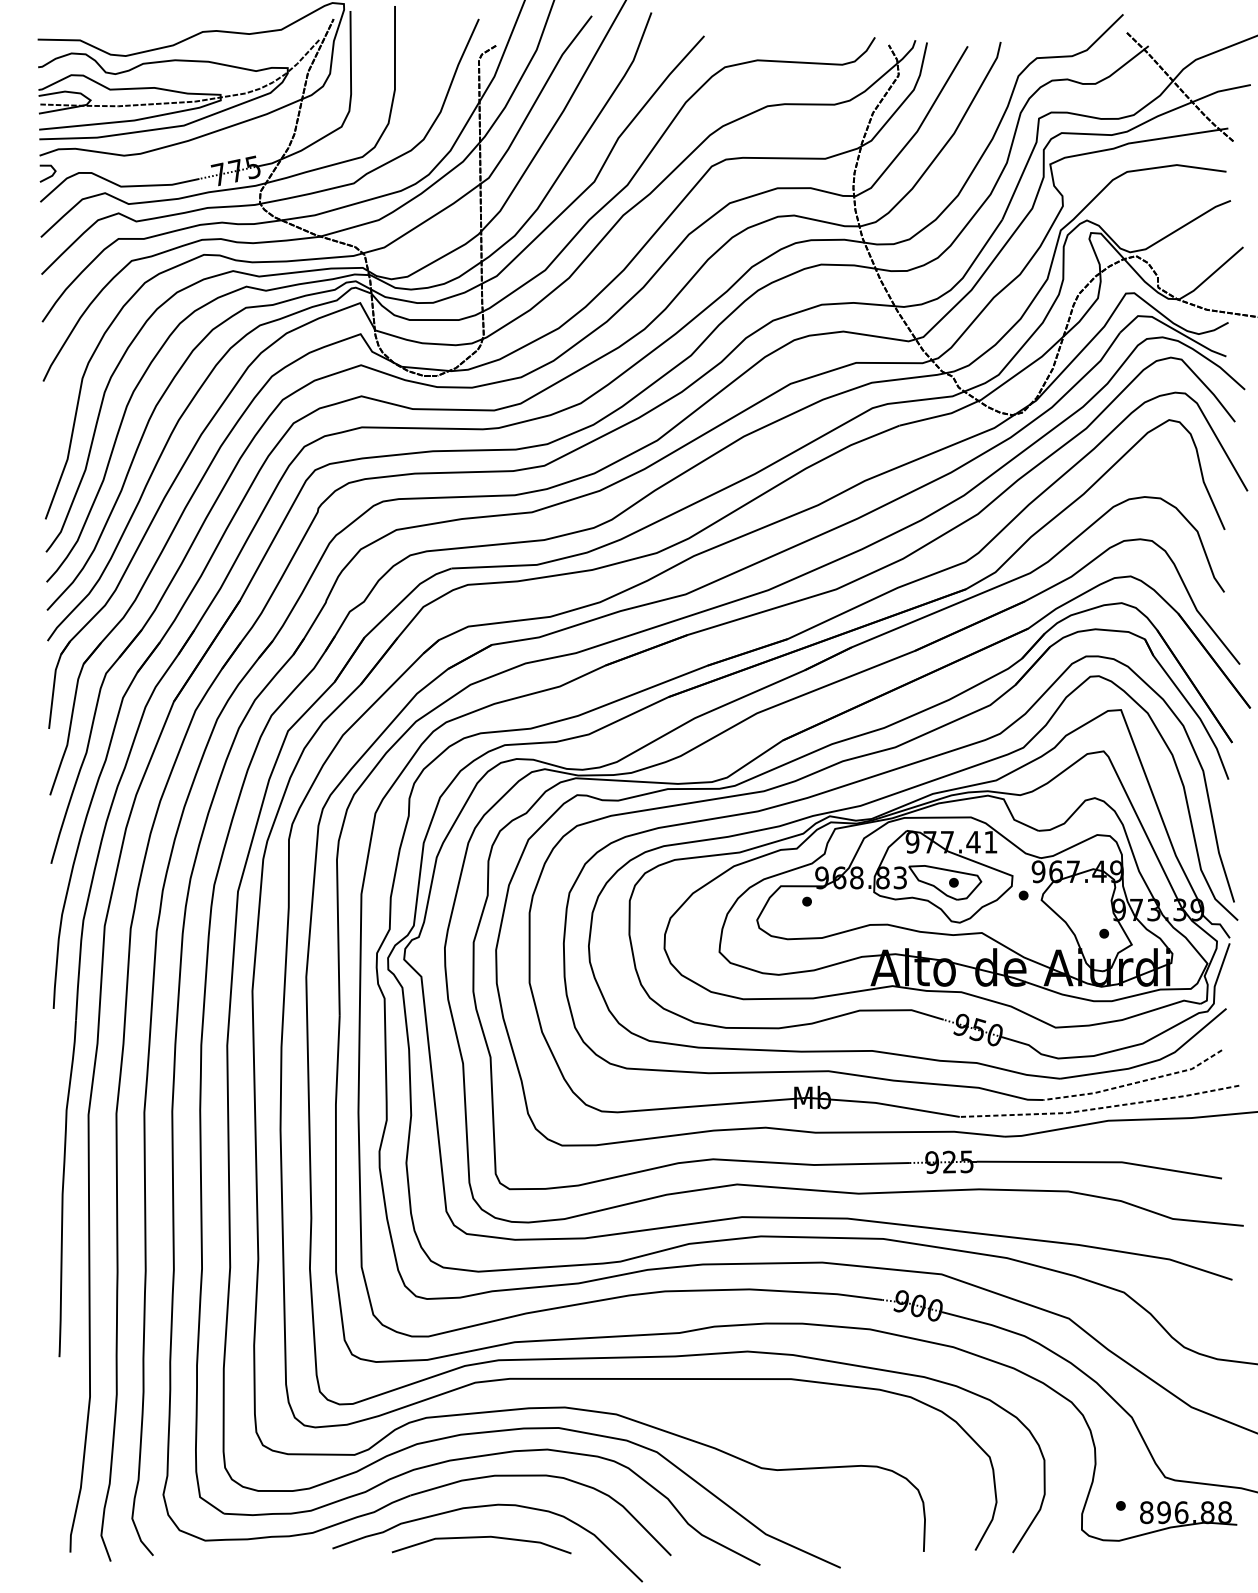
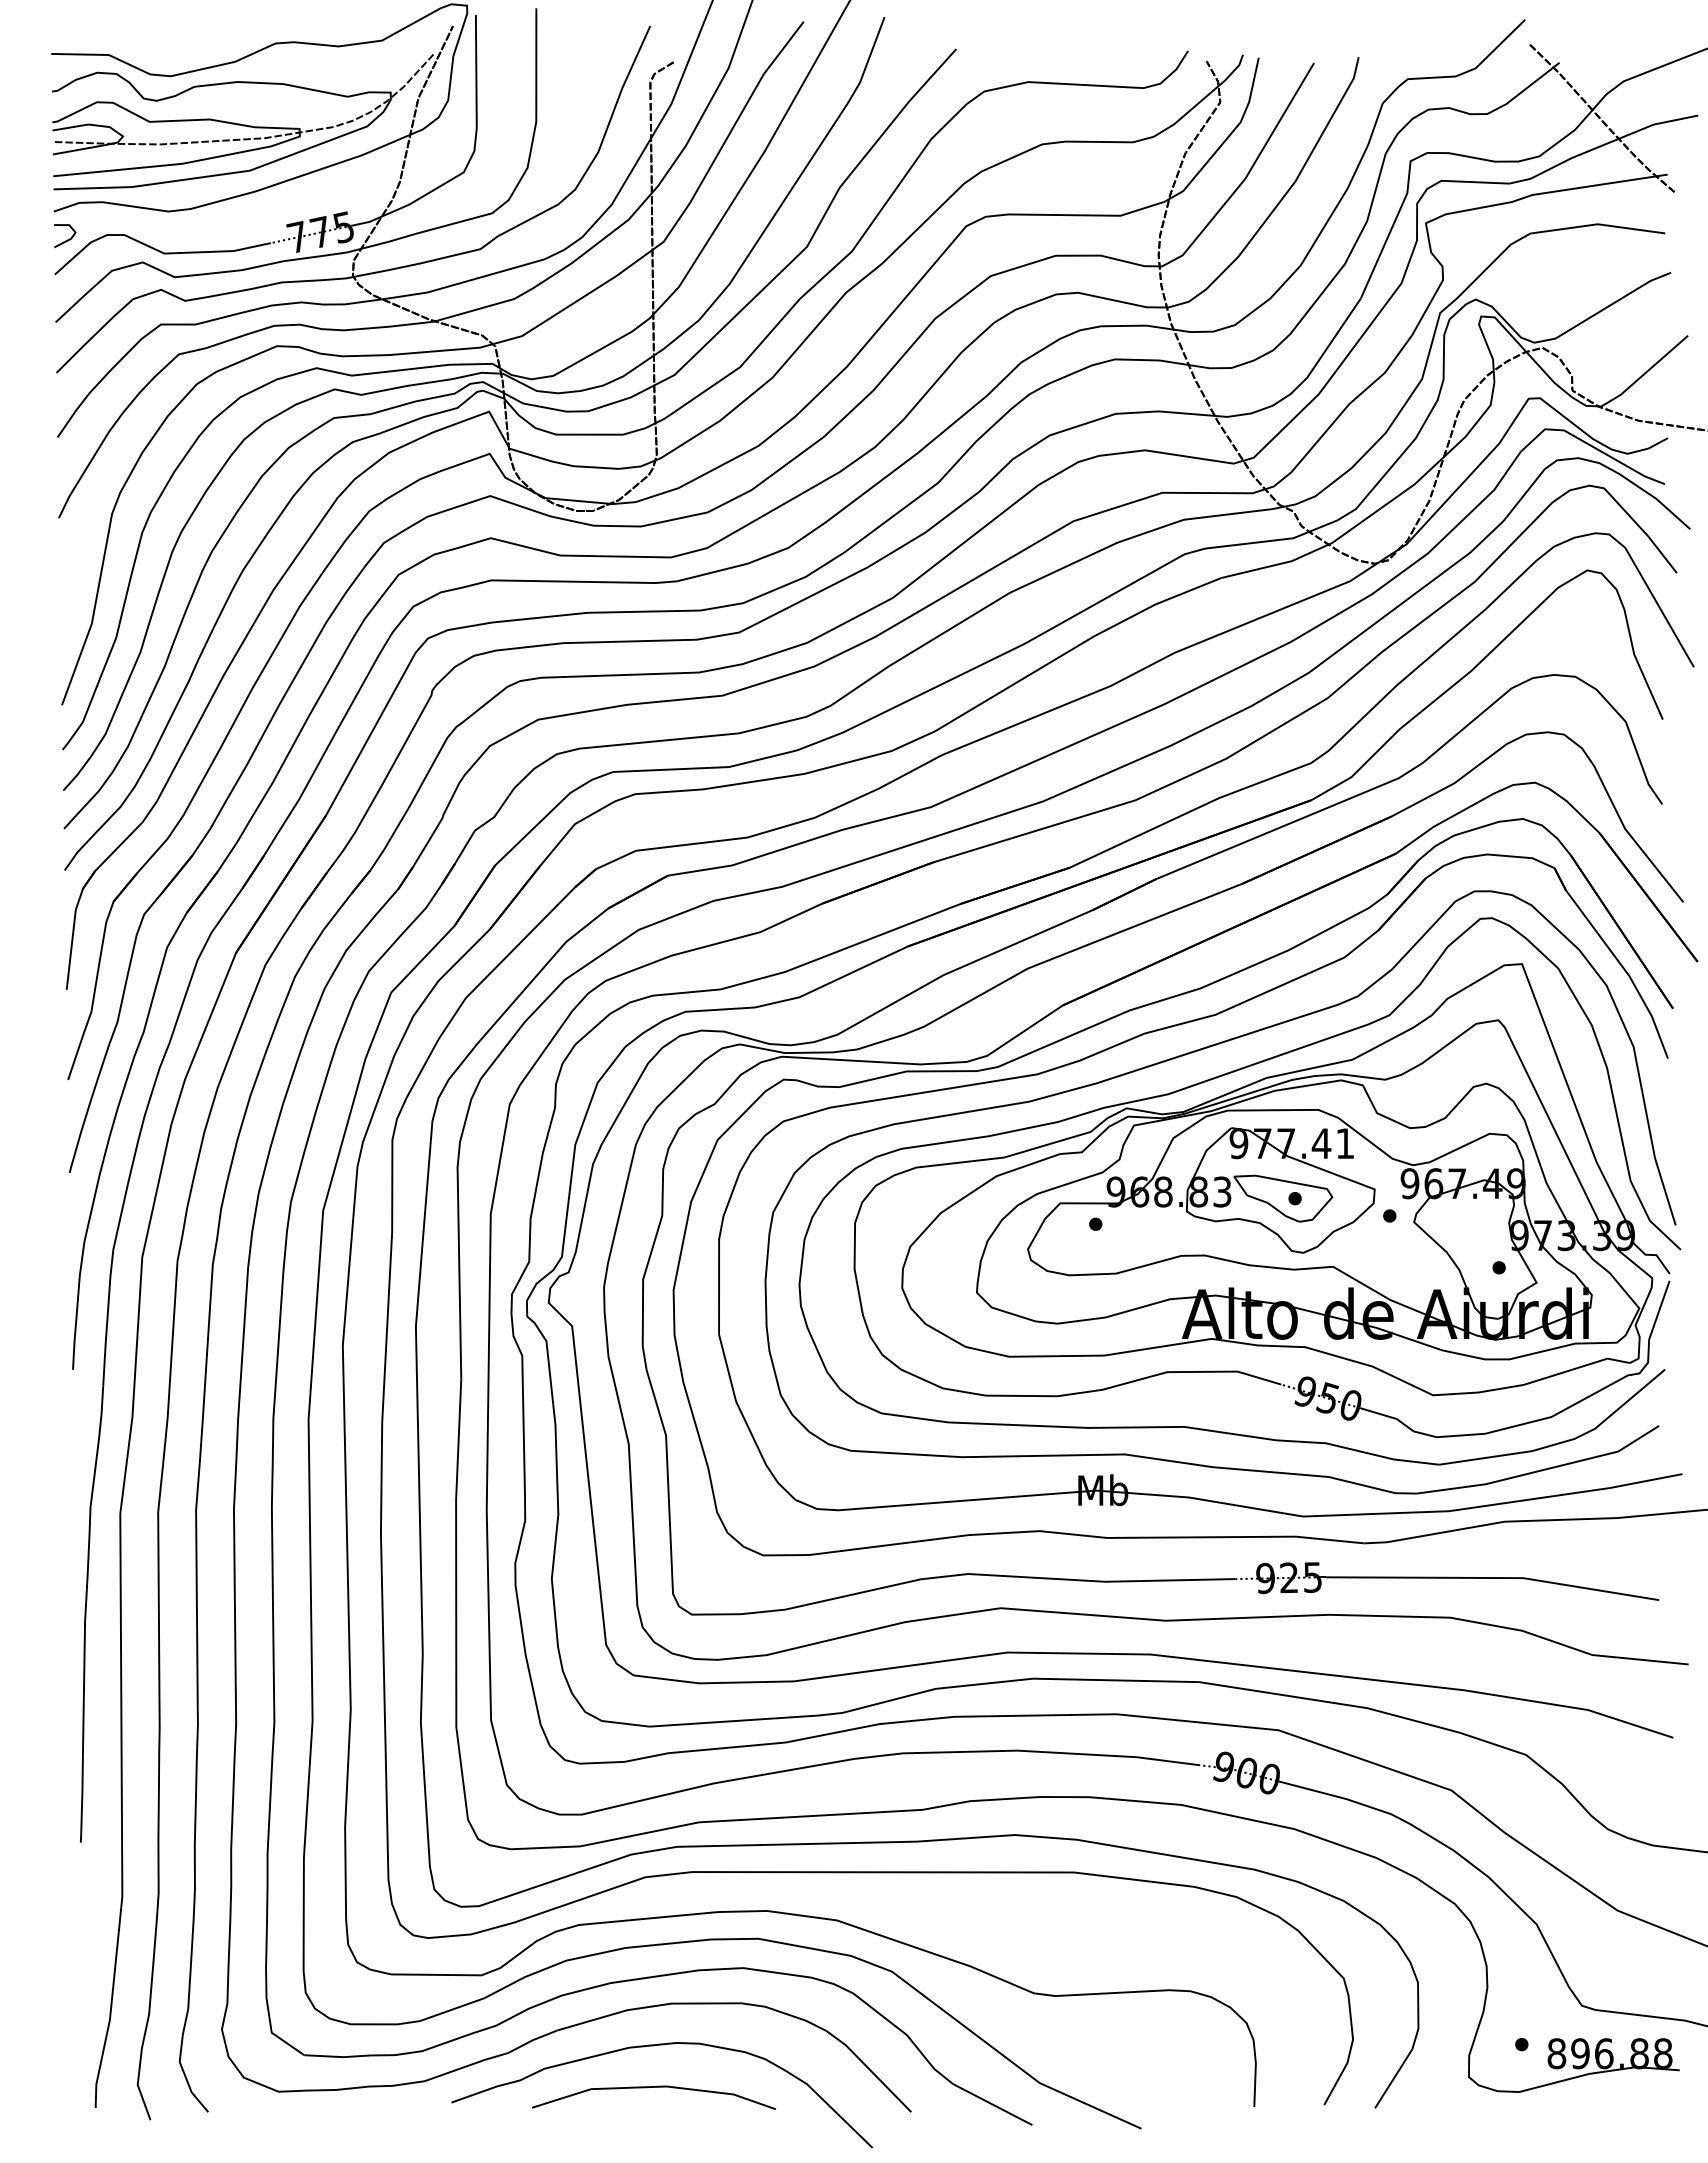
line: (1135, 1083) -> (1541, 1470), dashed -> solid
line: (1100, 1108) -> (1493, 1504), dashed -> solid

